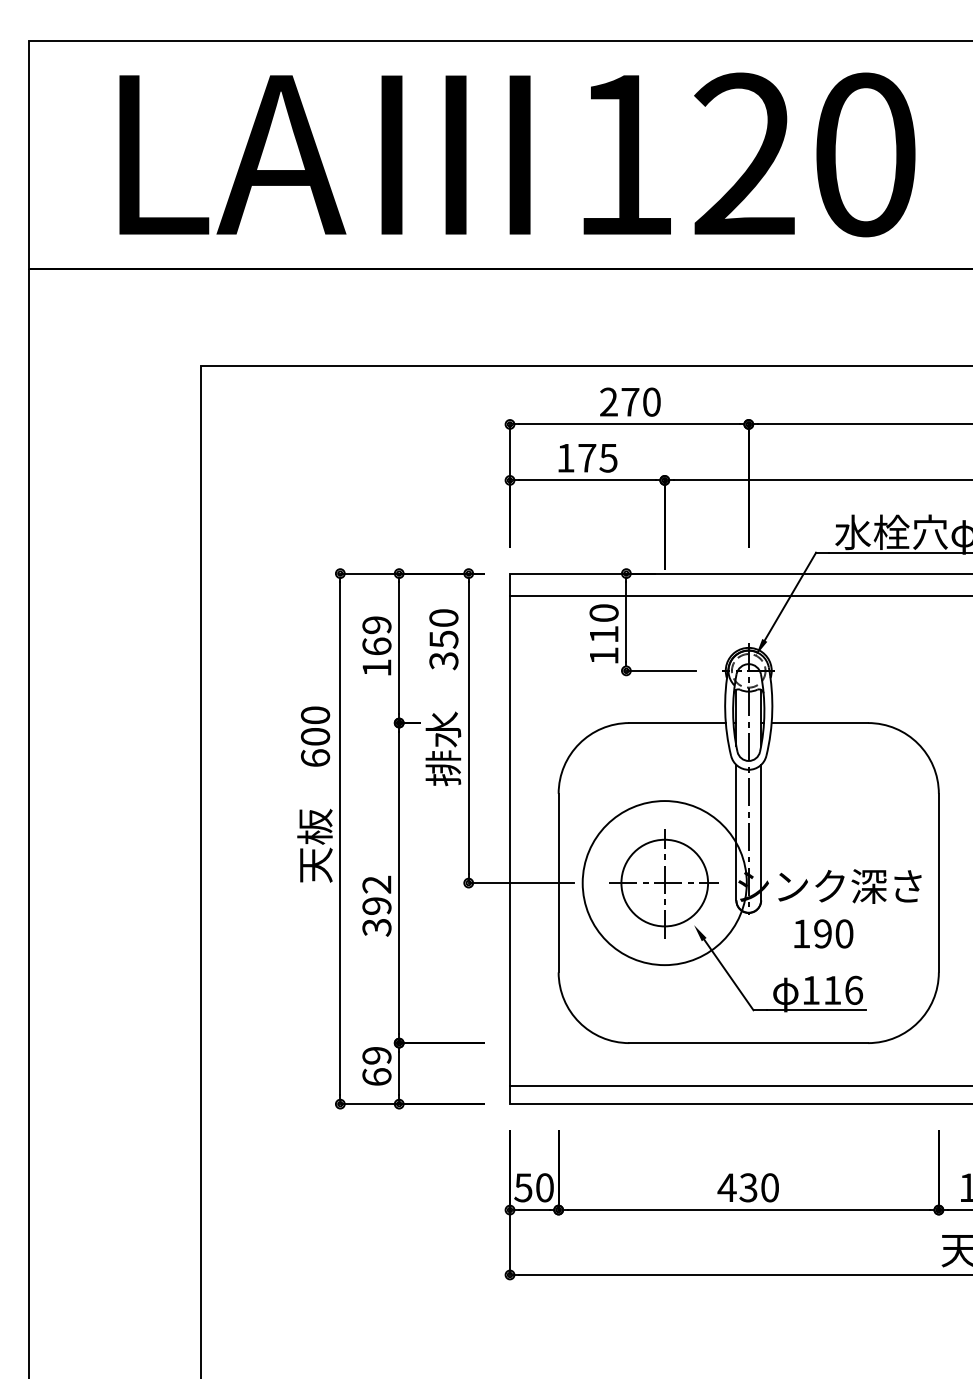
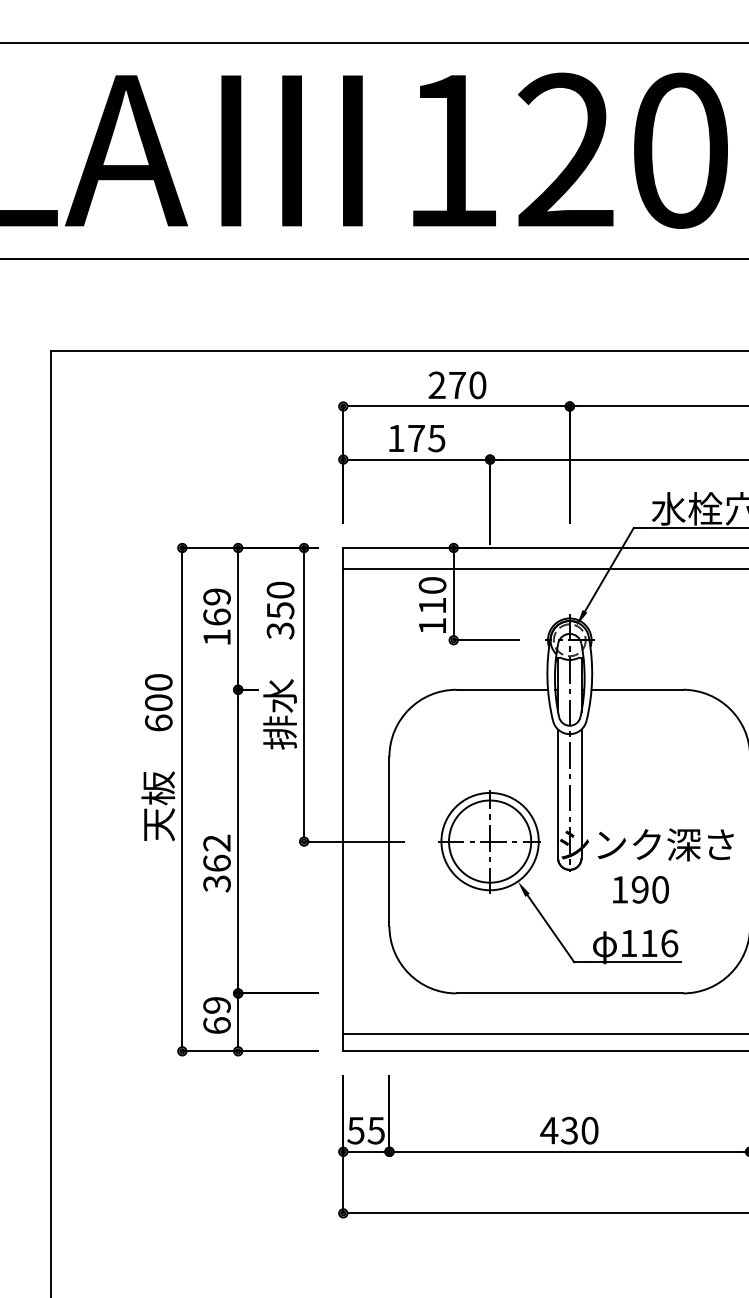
circle: (664, 882) -> (489, 841), size x0.62
text: (376, 905) -> (216, 862), 392 -> 362
text: (544, 1187) -> (376, 1130), 50 -> 55

